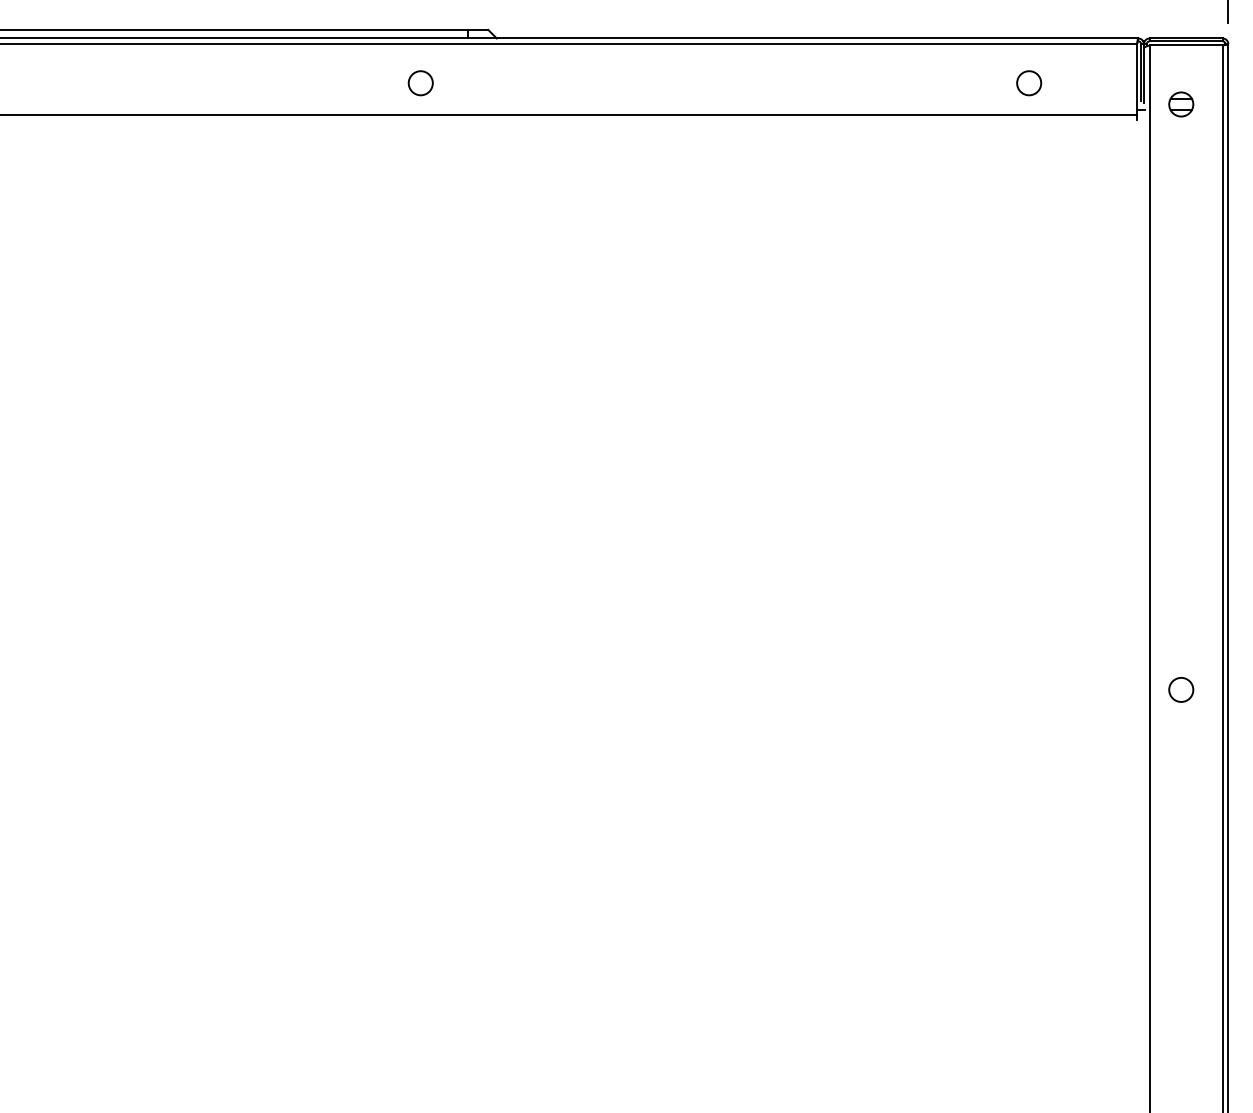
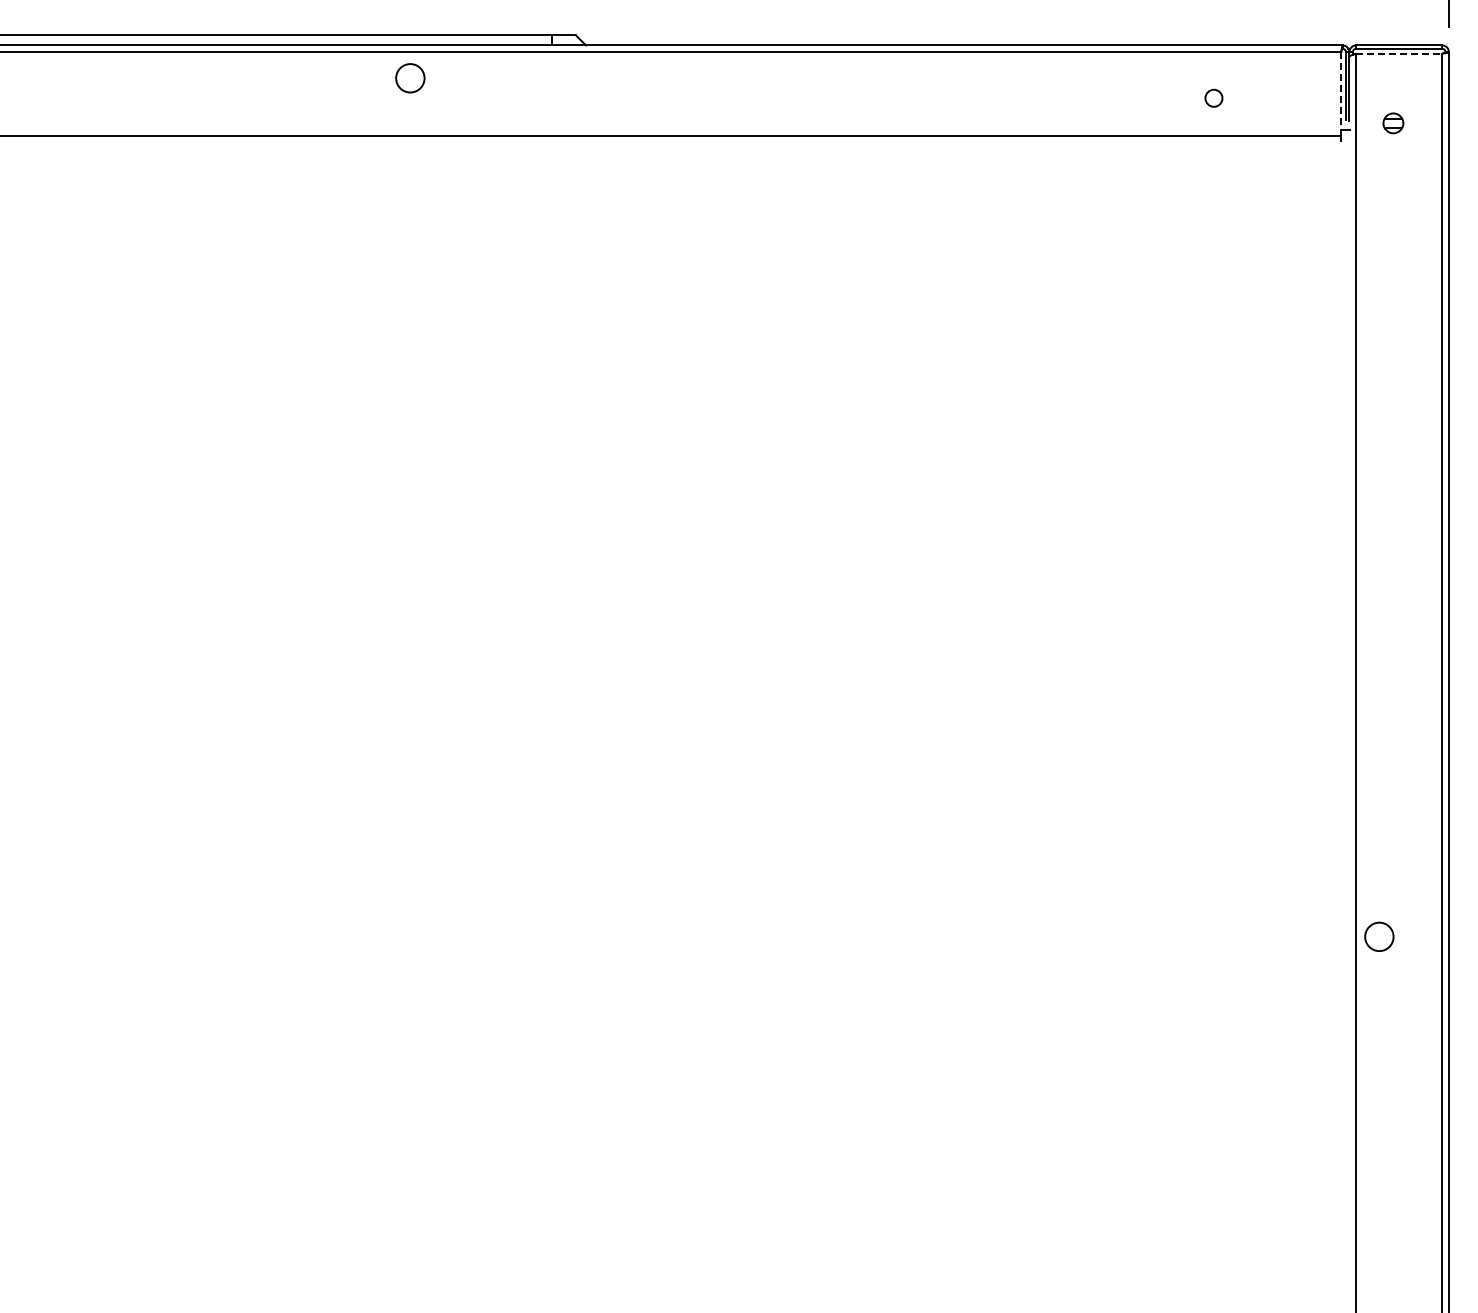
line: (1186, 45) -> (1399, 53), solid -> dashed
line: (1137, 79) -> (1341, 93), solid -> dashed
circle: (420, 83) -> (410, 78), moved
circle: (1028, 83) -> (1213, 98), size x0.6
part: (1181, 104) -> (1393, 123), size x0.7
circle: (1181, 689) -> (1379, 936), moved

